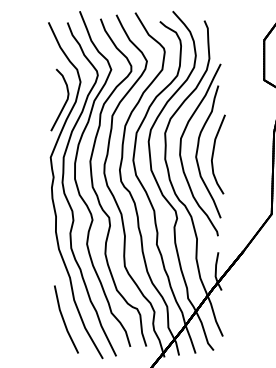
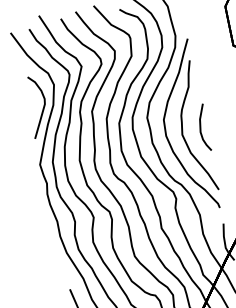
part: (218, 154) -> (203, 127), size x0.6

